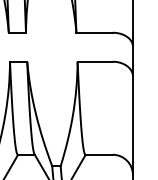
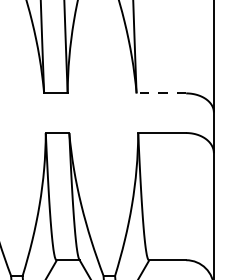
line: (94, 32) -> (161, 93), solid -> dashed

